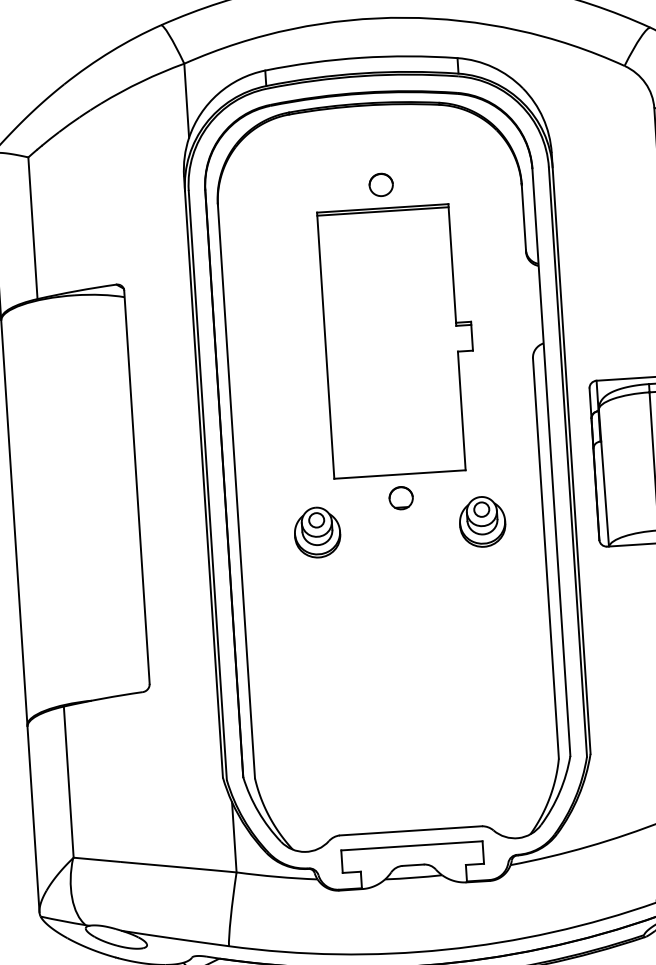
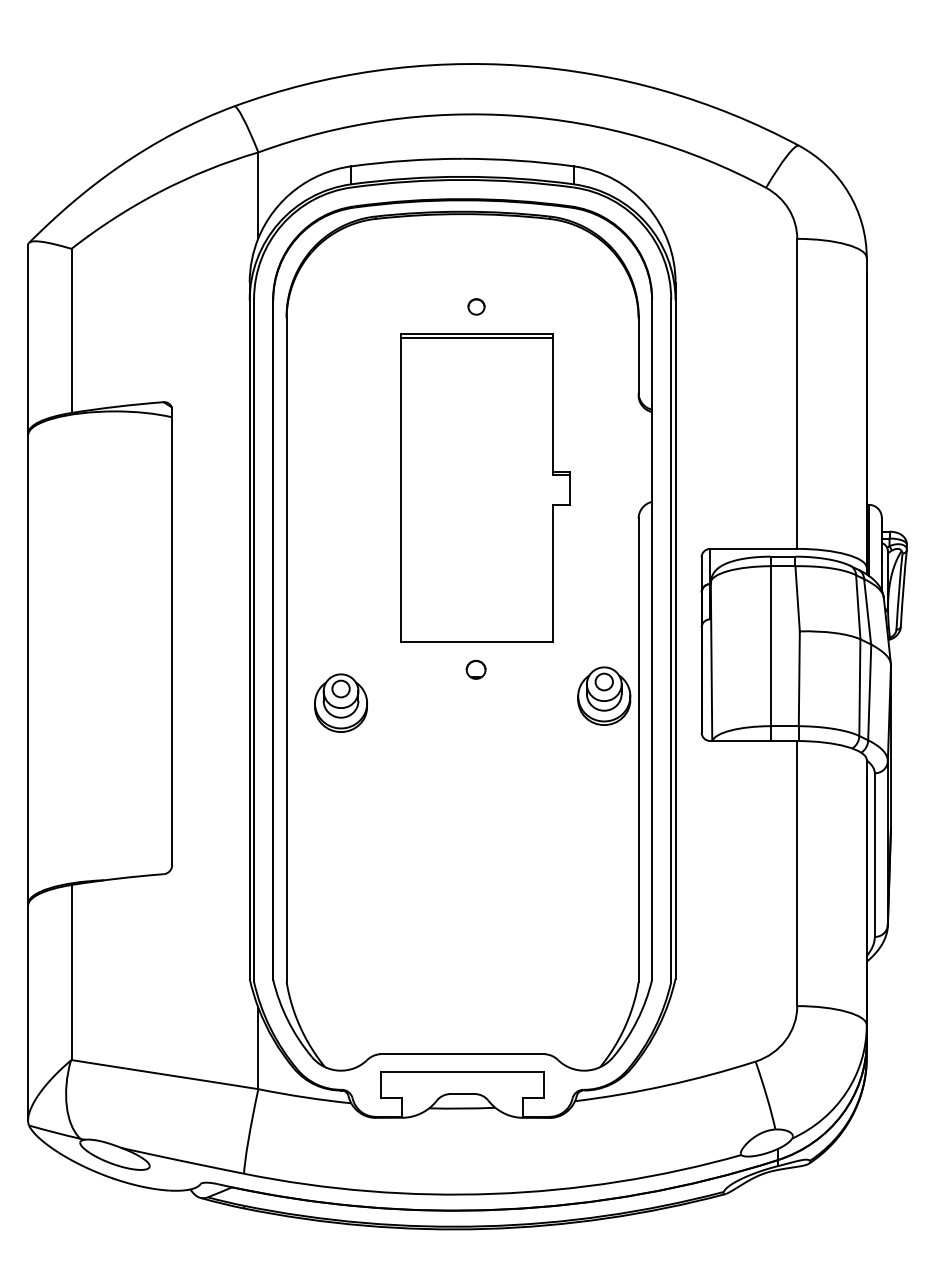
part: (381, 184) -> (476, 306), size x0.6
part: (400, 497) -> (475, 669), size x0.7
part: (482, 521) -> (604, 695), moved
part: (316, 532) -> (340, 702), moved

